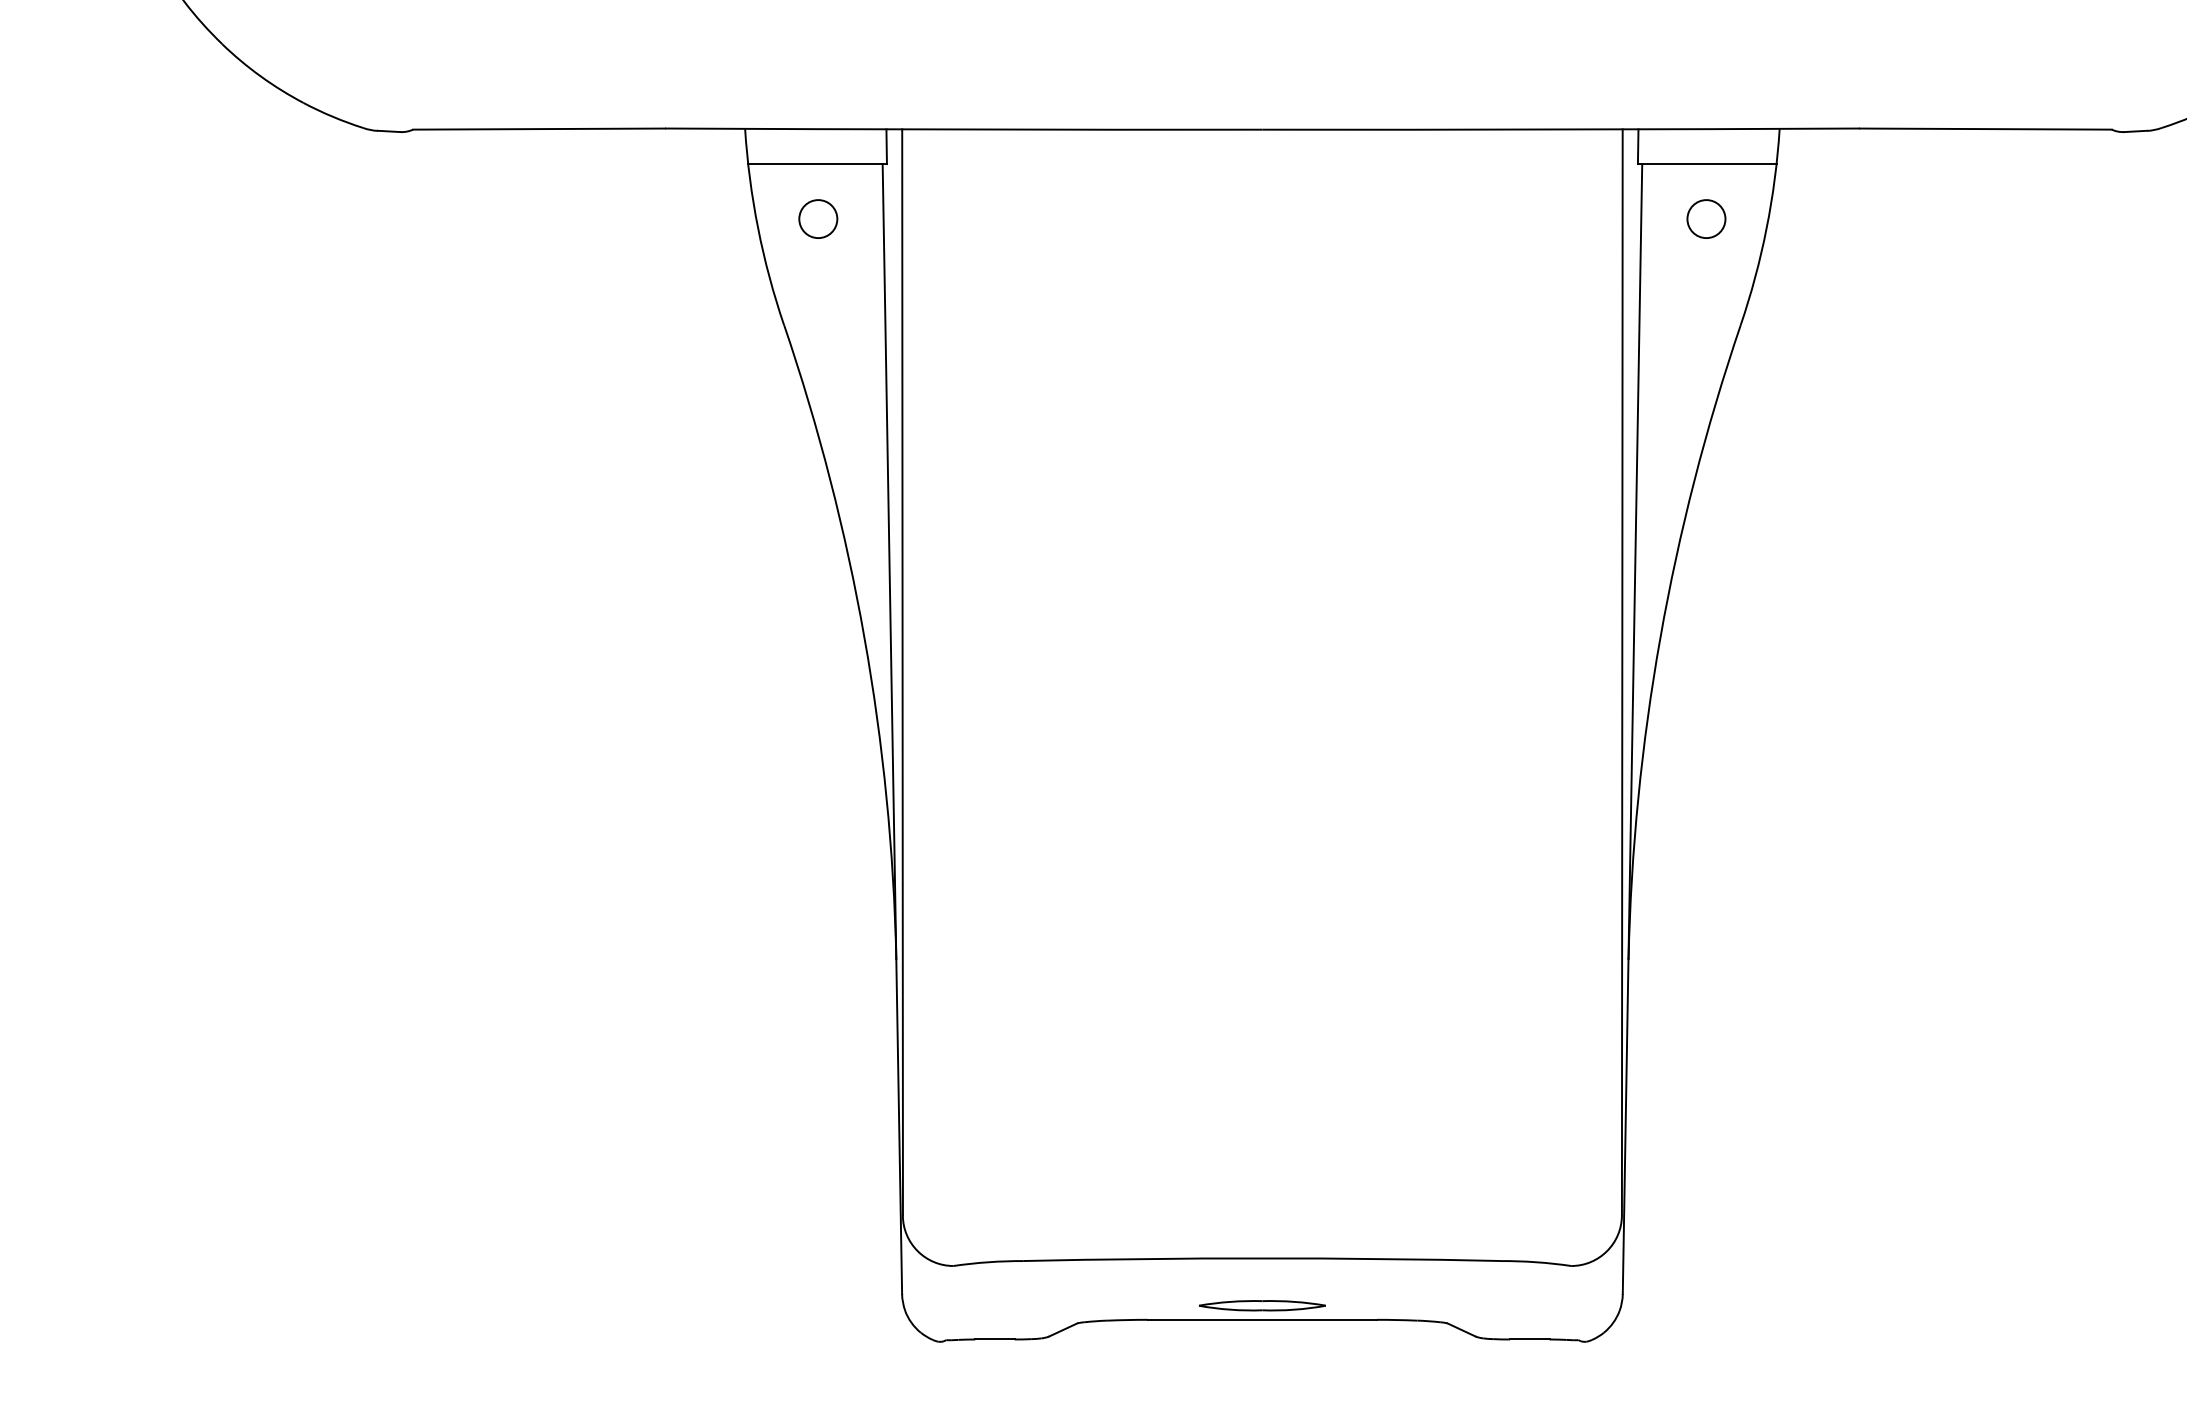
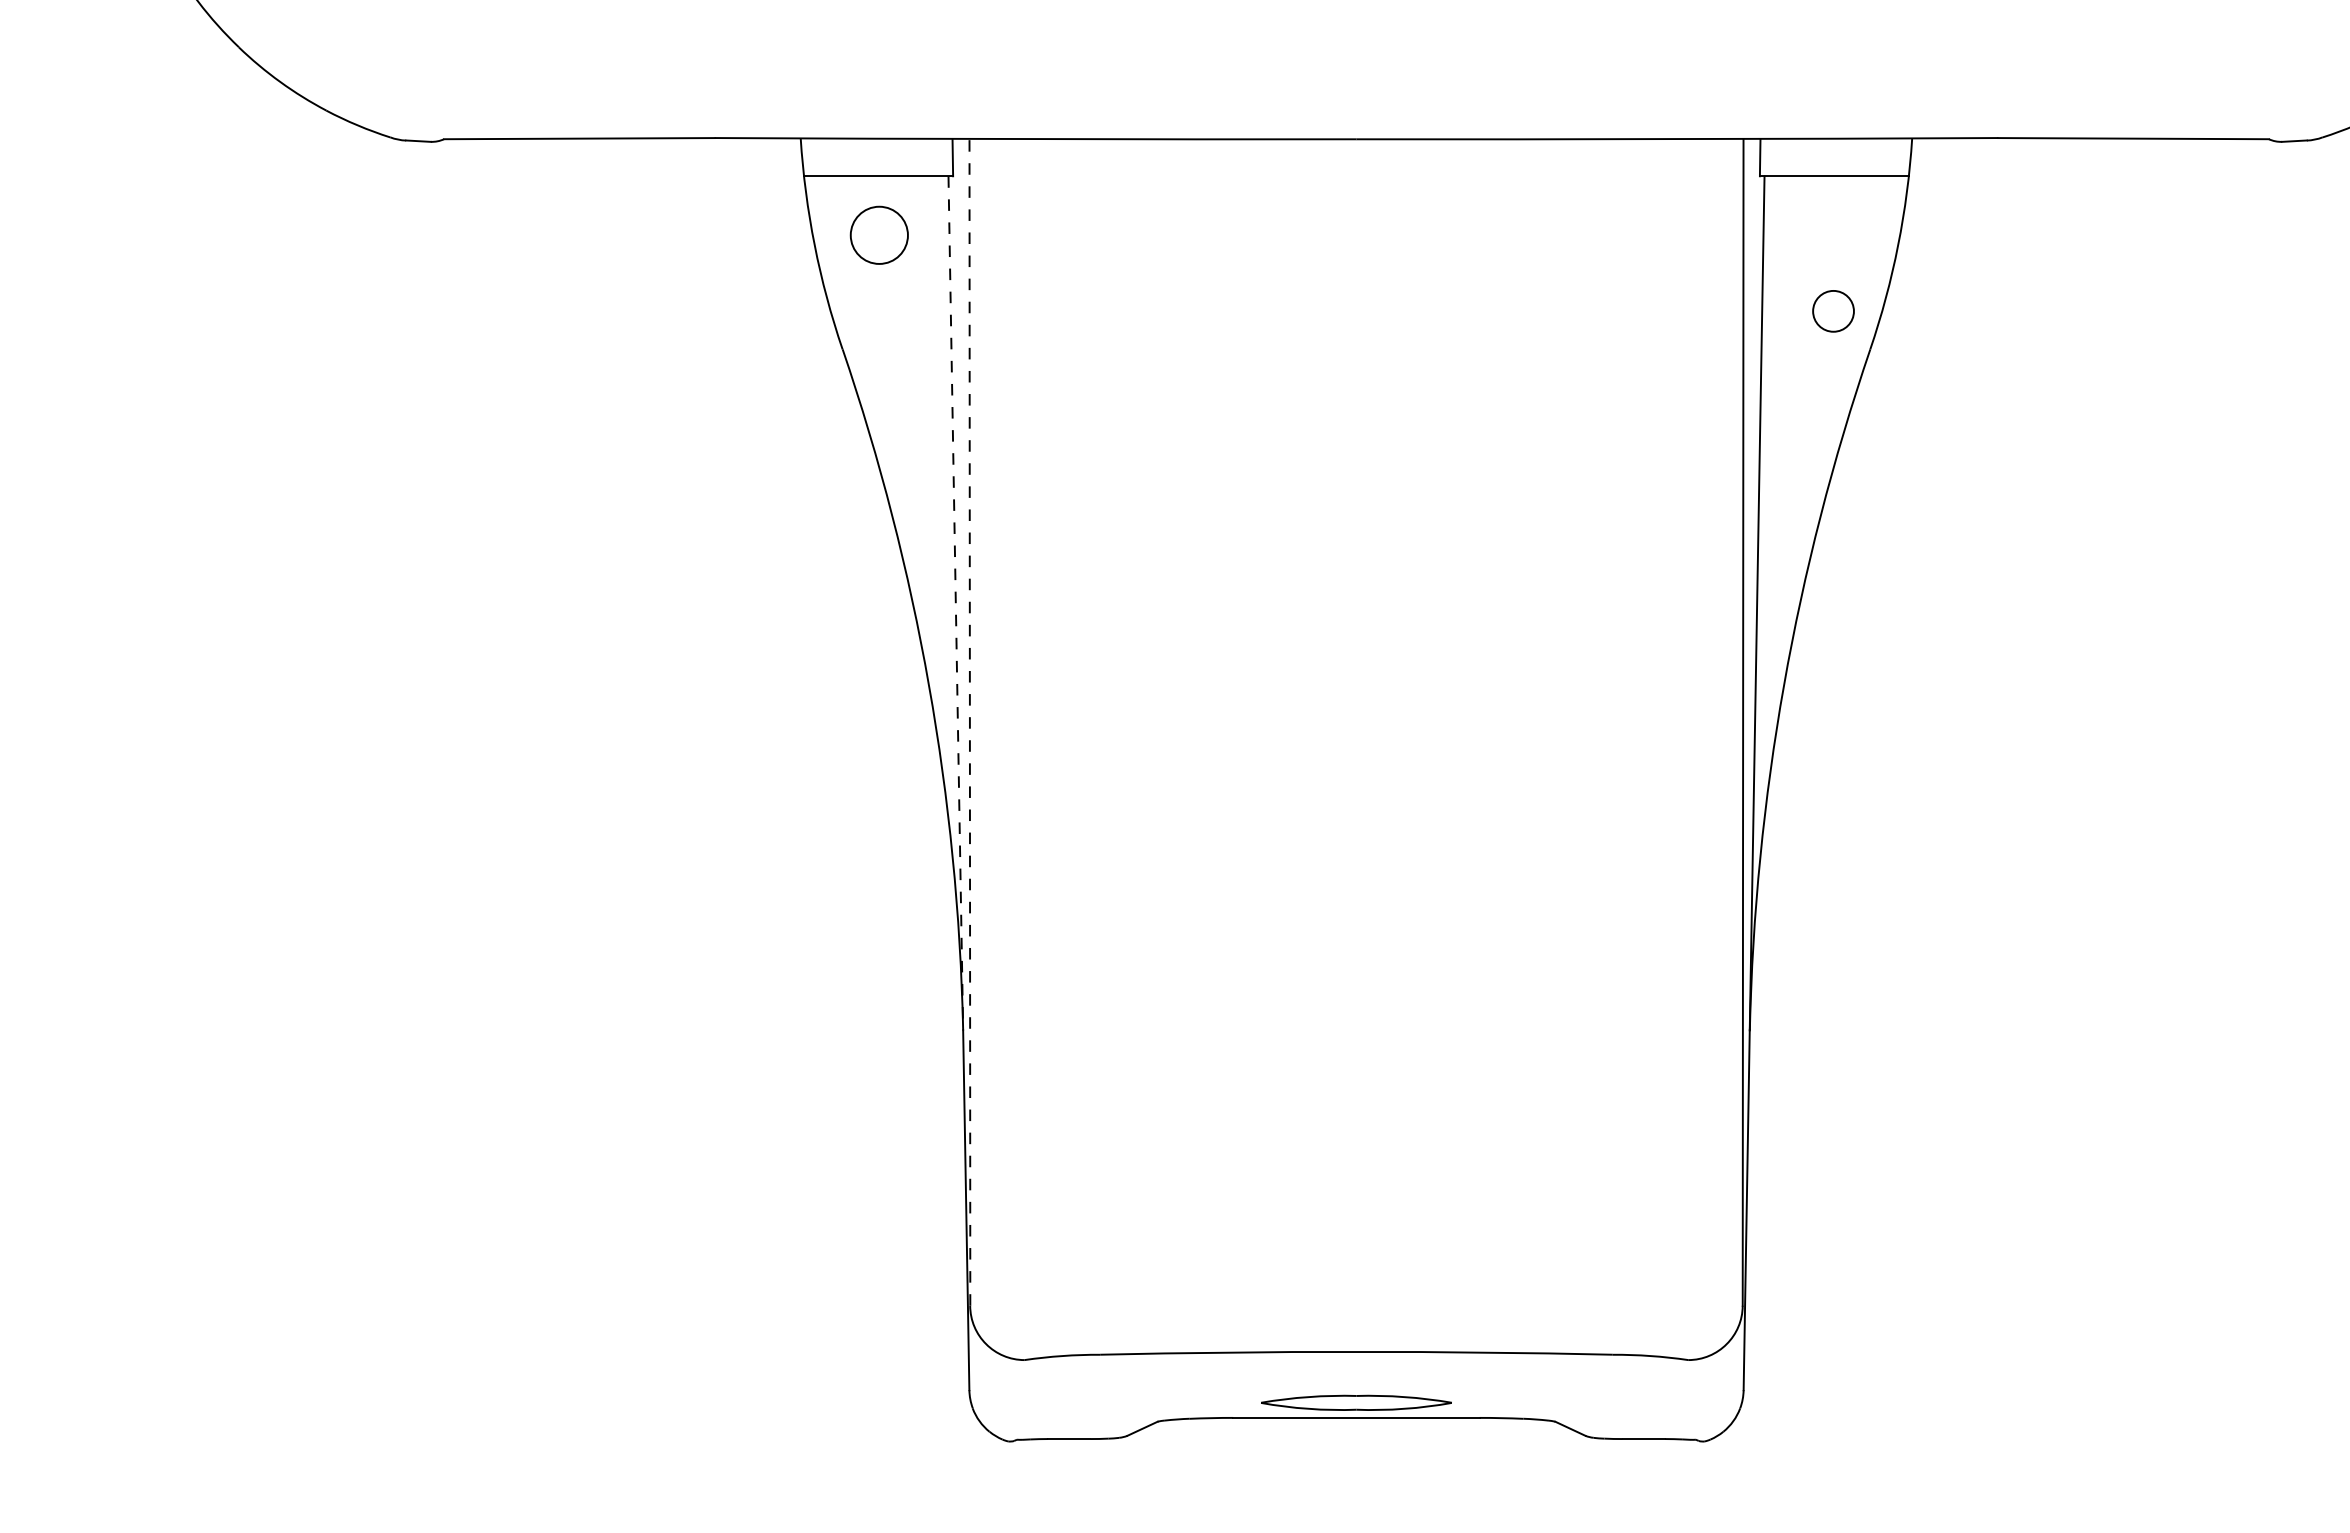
circle: (817, 218) -> (878, 234), size x1.4
circle: (1706, 219) -> (1833, 311), moved
line: (889, 561) -> (955, 603), solid -> dashed
line: (902, 671) -> (969, 721), solid -> dashed
part: (1262, 1305) -> (1356, 1402), size x1.4

